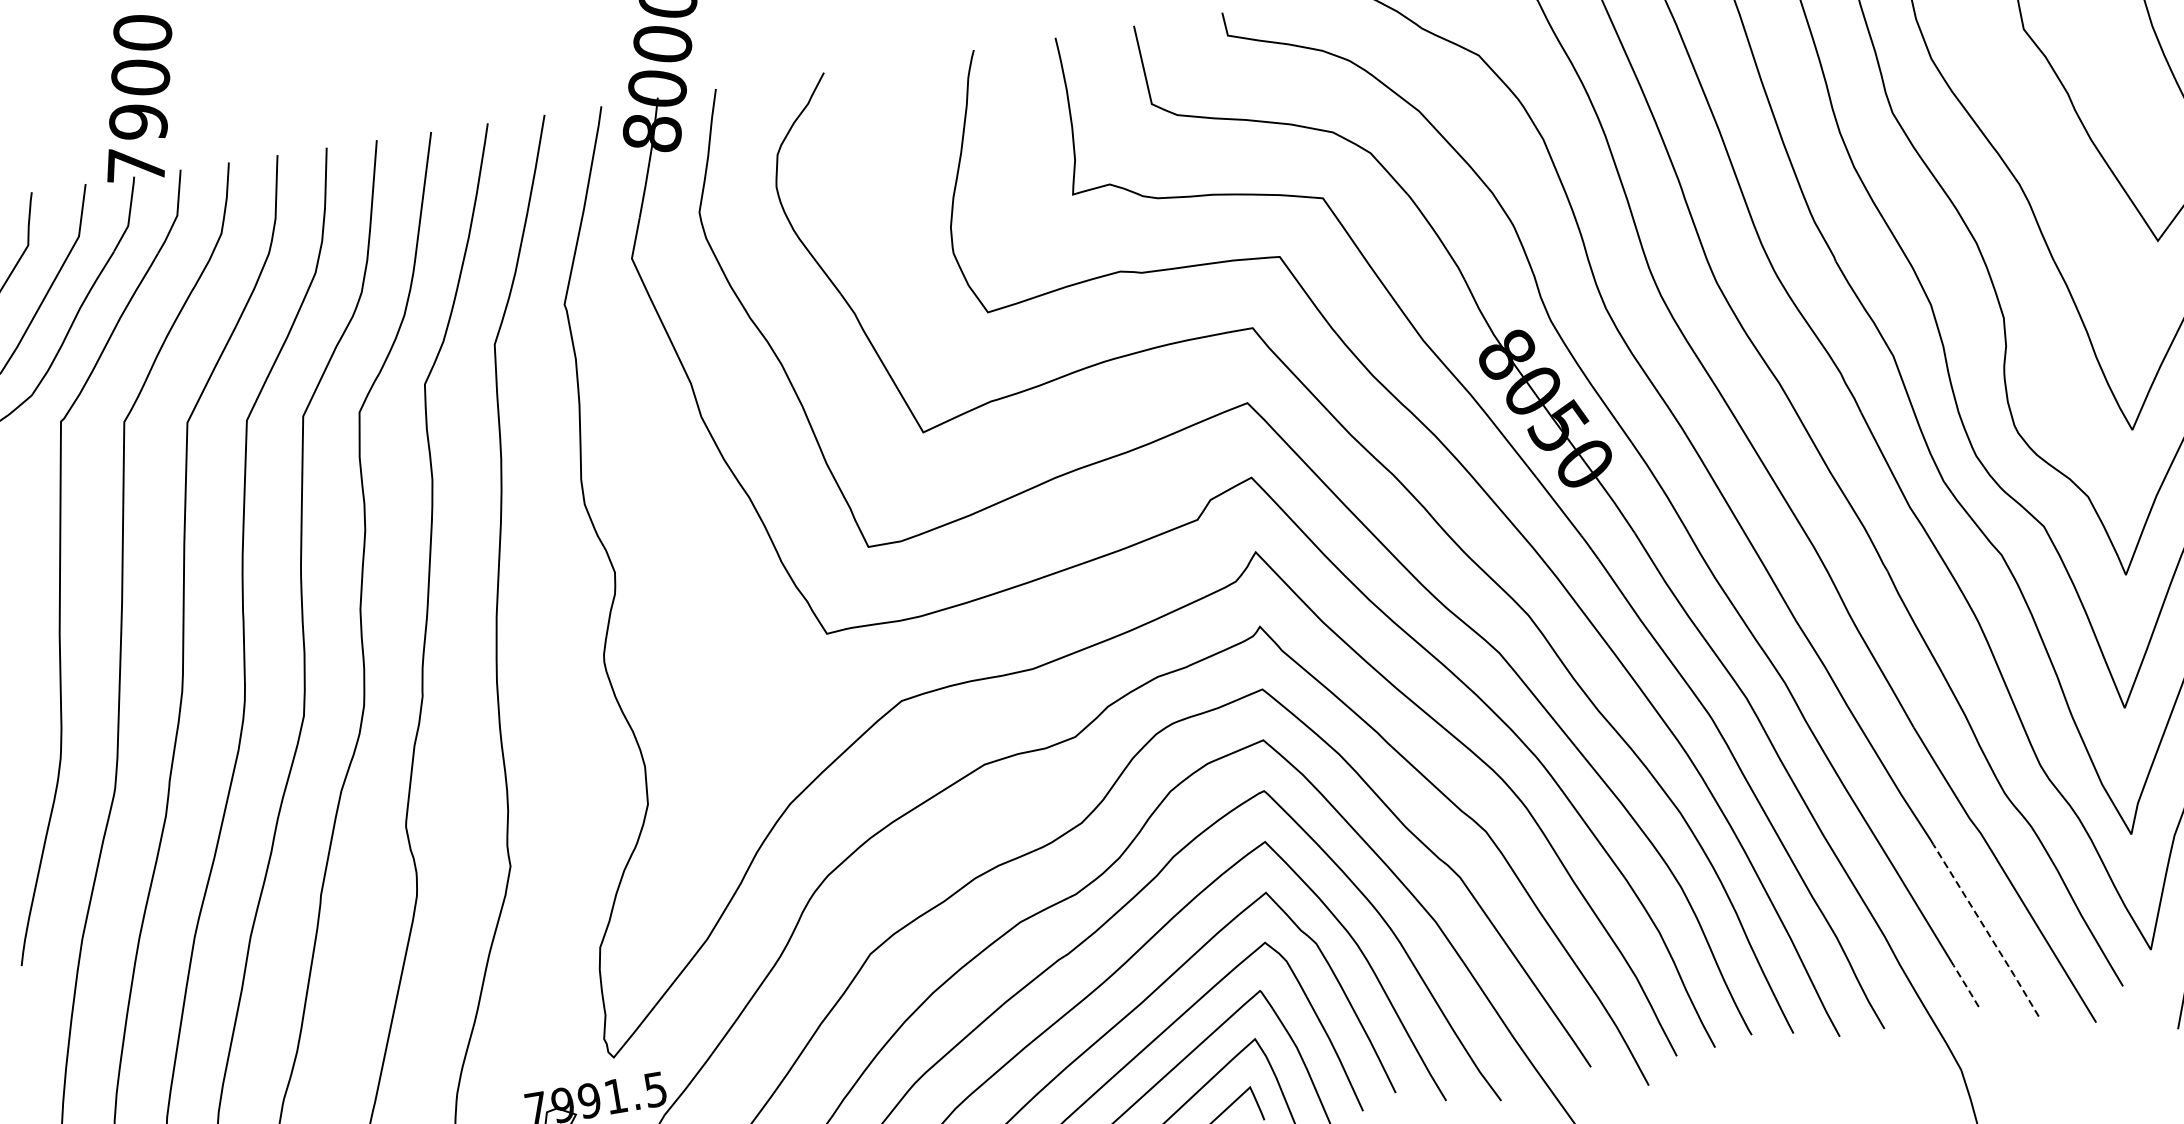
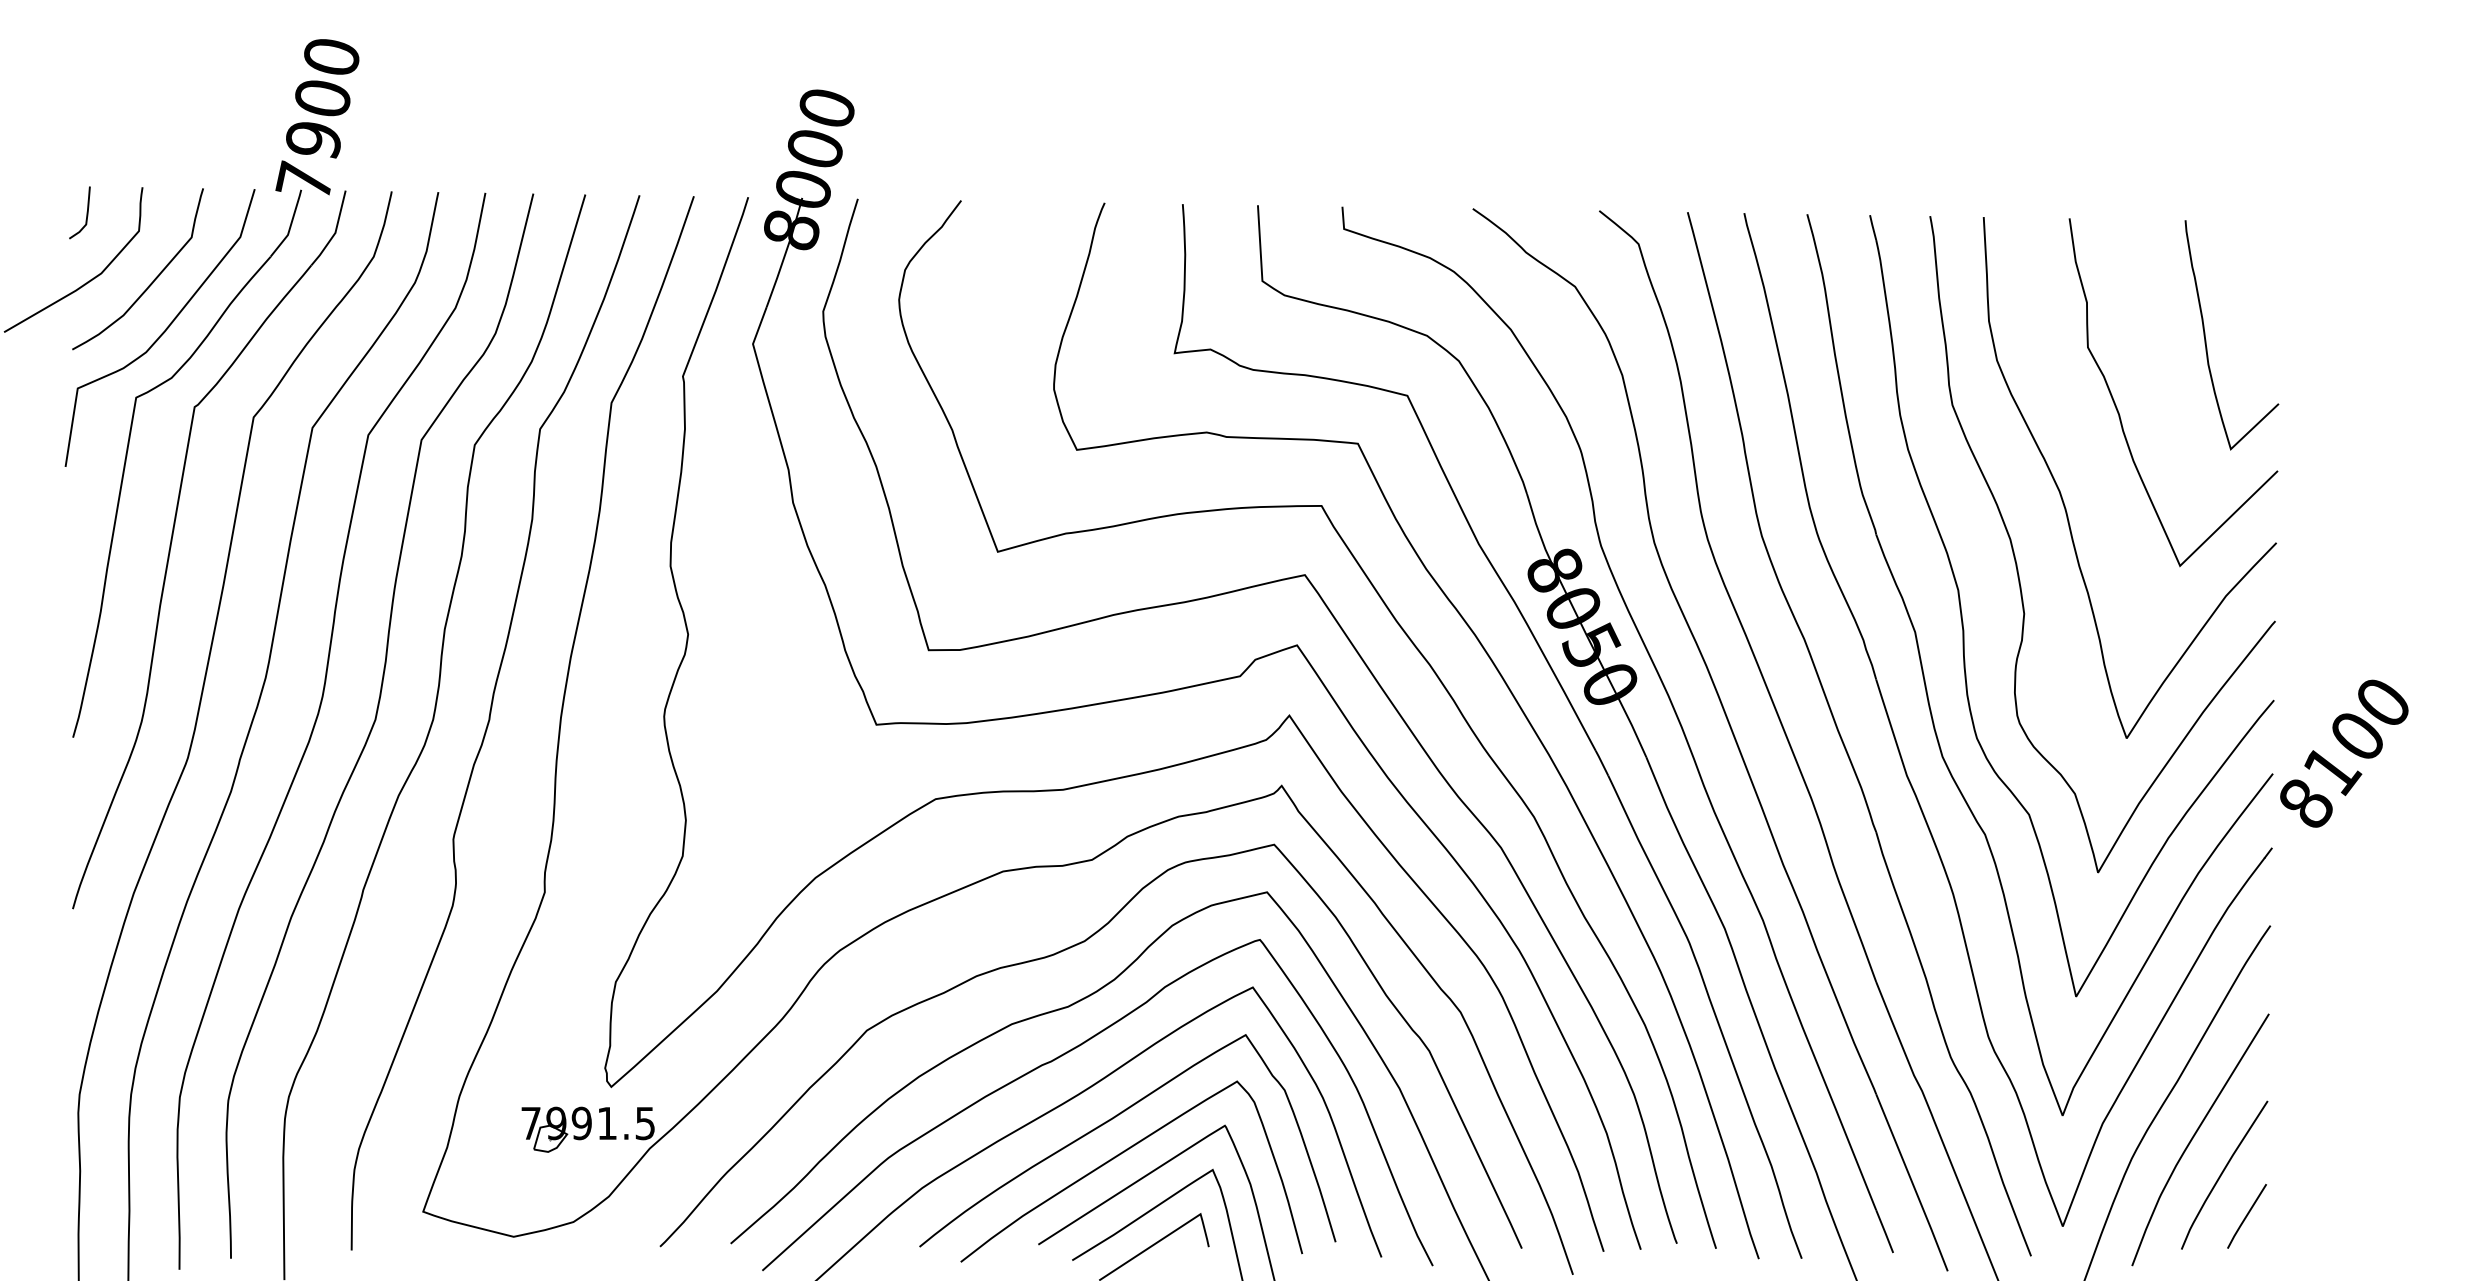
line: (1986, 930) -> (1912, 1182), dashed -> solid
line: (1967, 987) -> (1885, 1232), dashed -> solid

